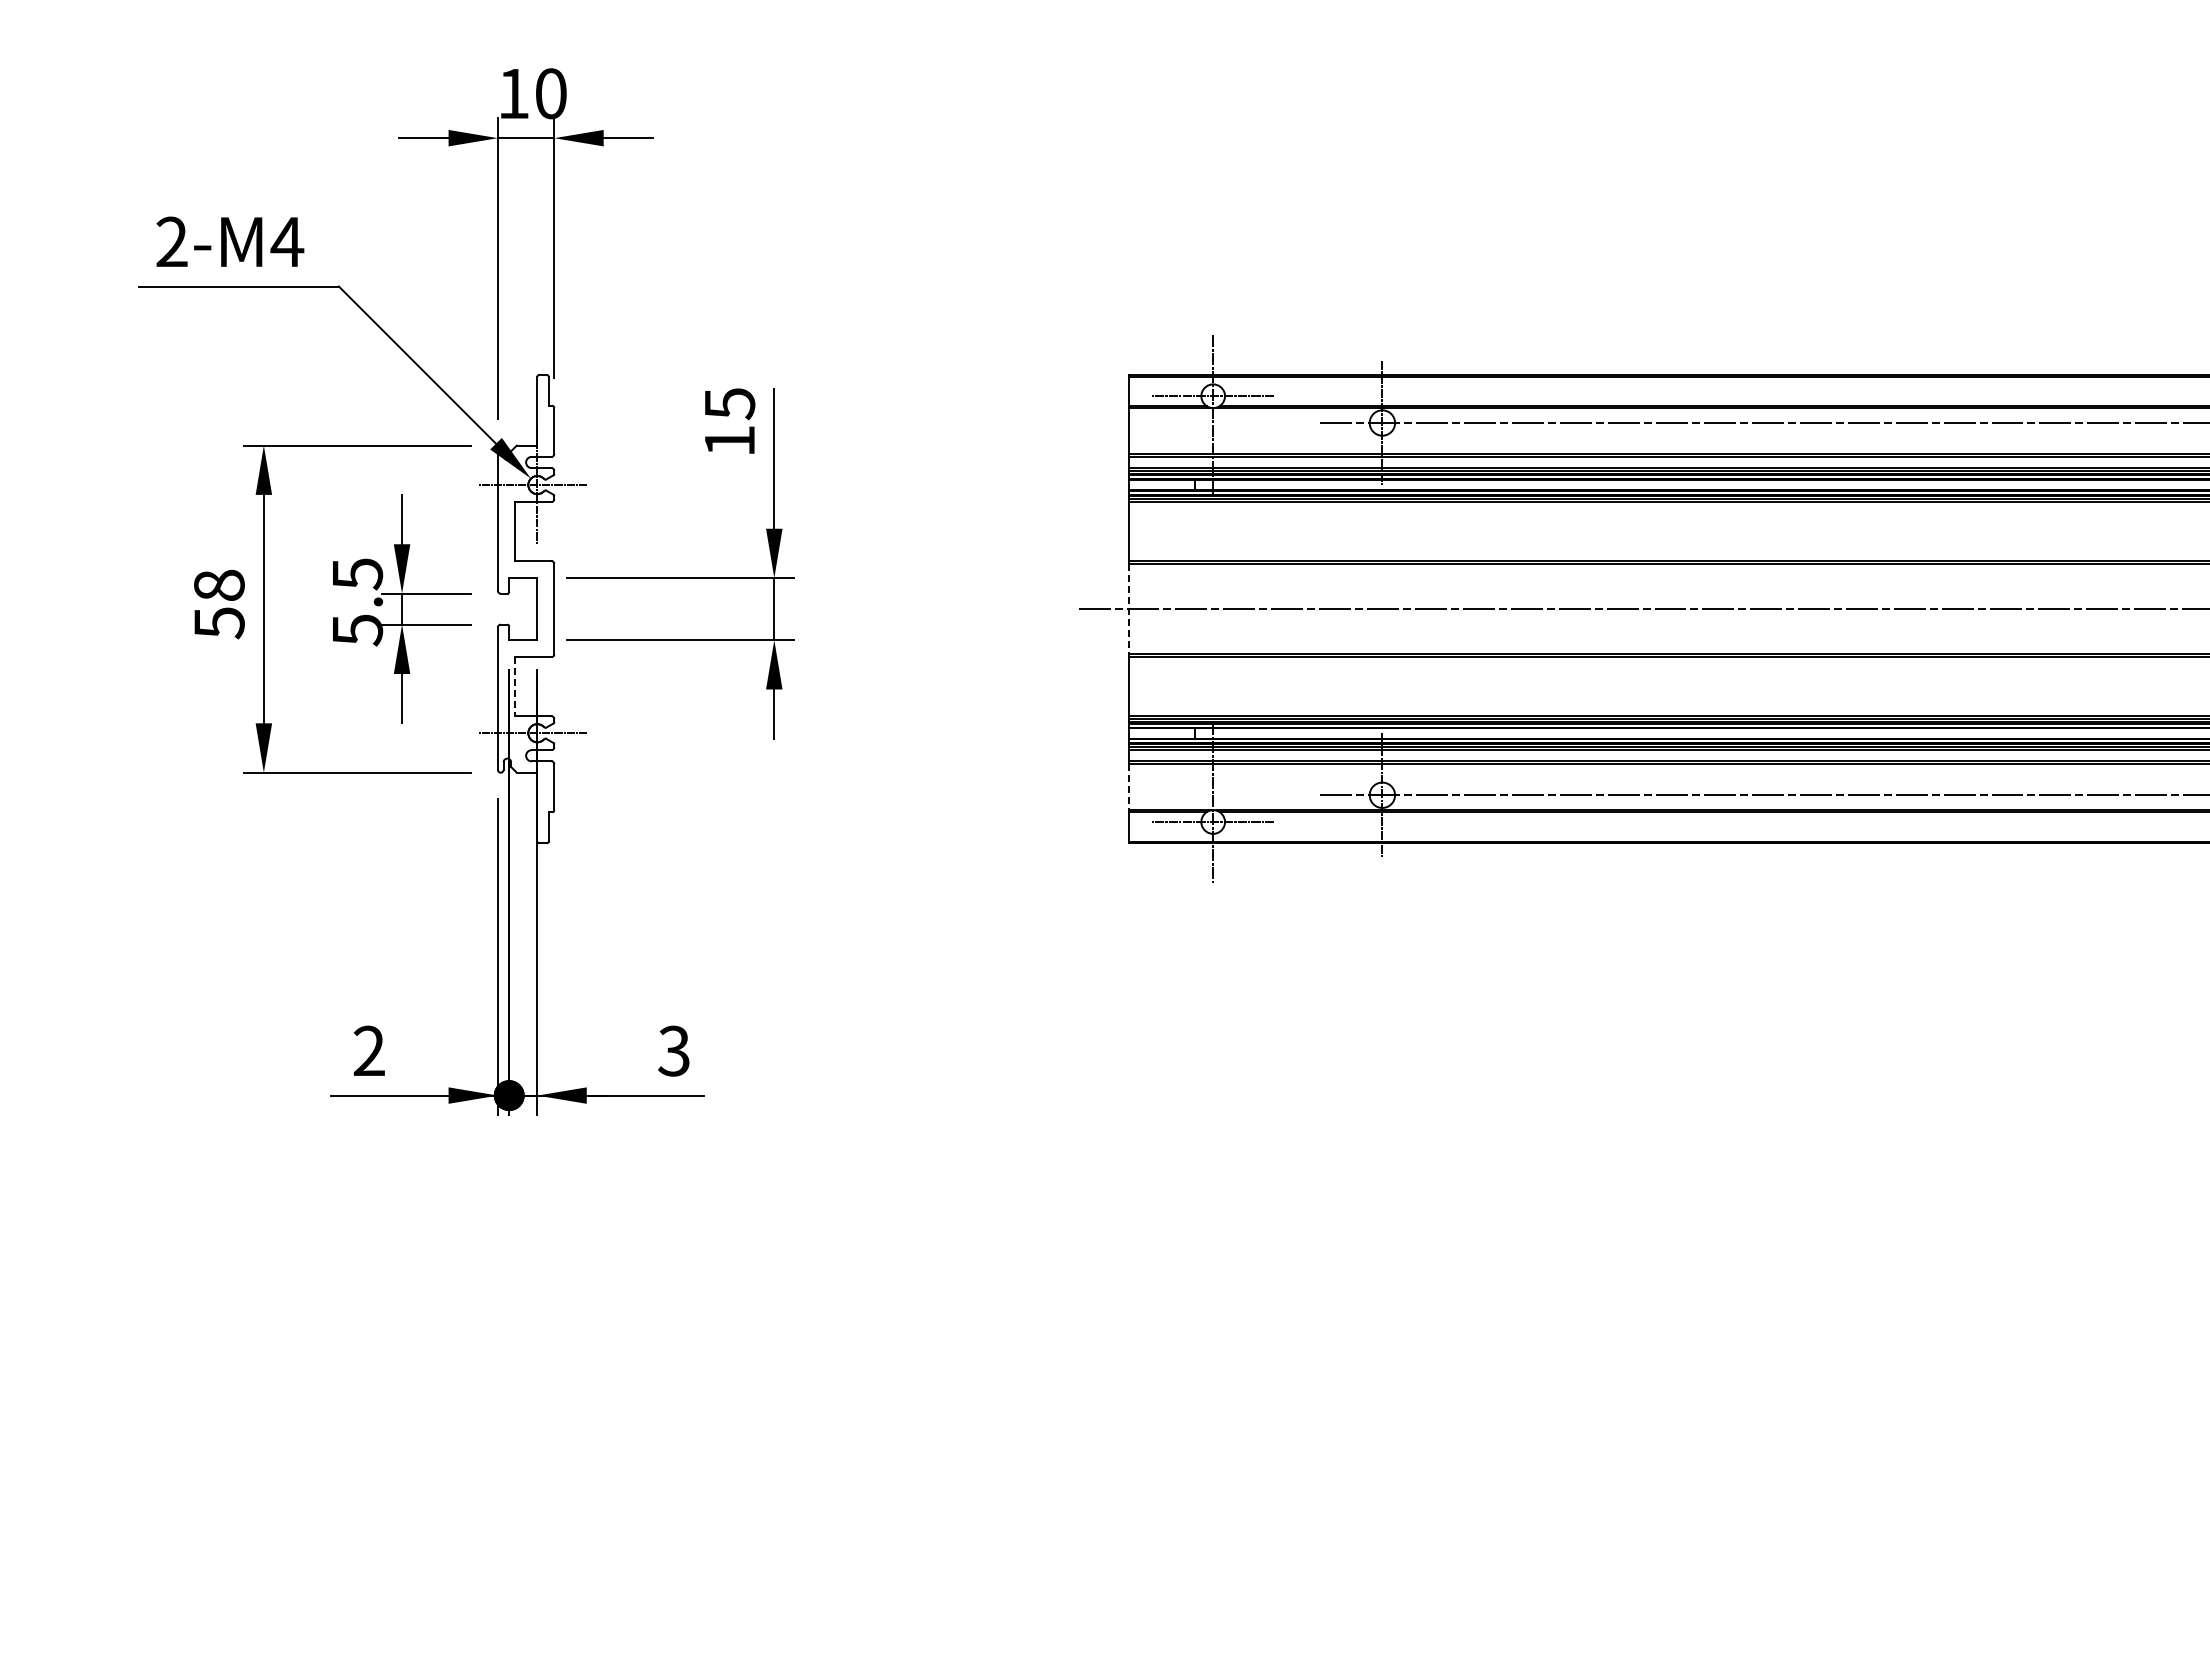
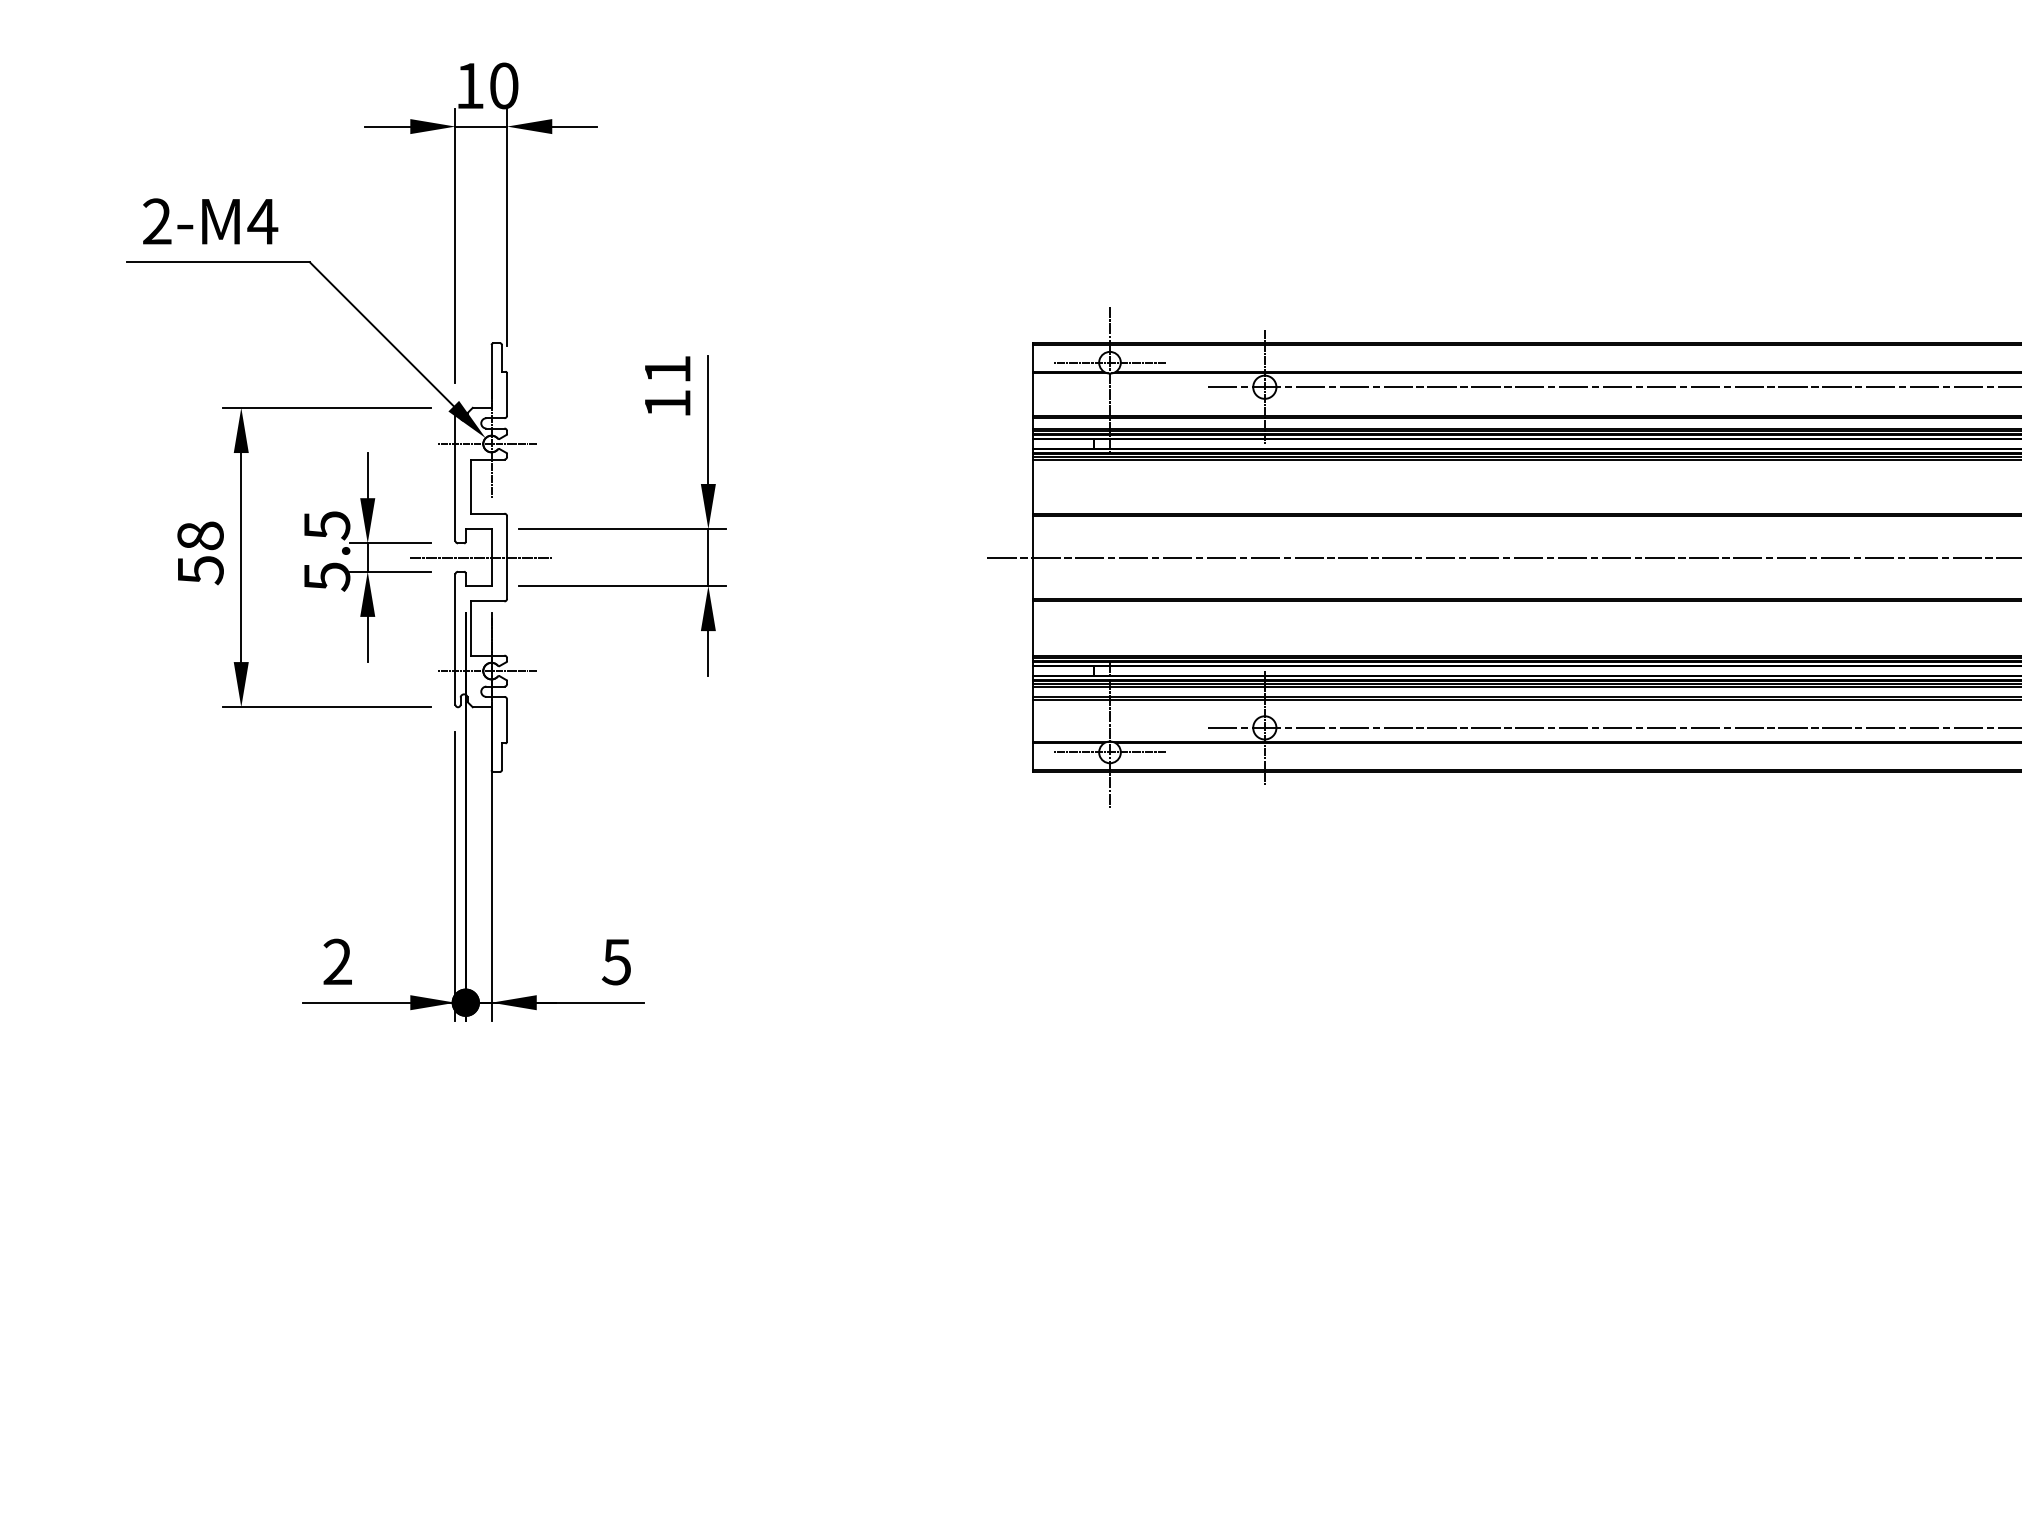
text: (730, 404) -> (668, 370), 15 -> 11
line: (525, 609) -> (480, 557), added
line: (1128, 609) -> (1032, 557), dashed -> solid
line: (514, 686) -> (470, 628), dashed -> solid
line: (1128, 787) -> (1032, 720), dashed -> solid
text: (673, 1050) -> (616, 961), 3 -> 5

